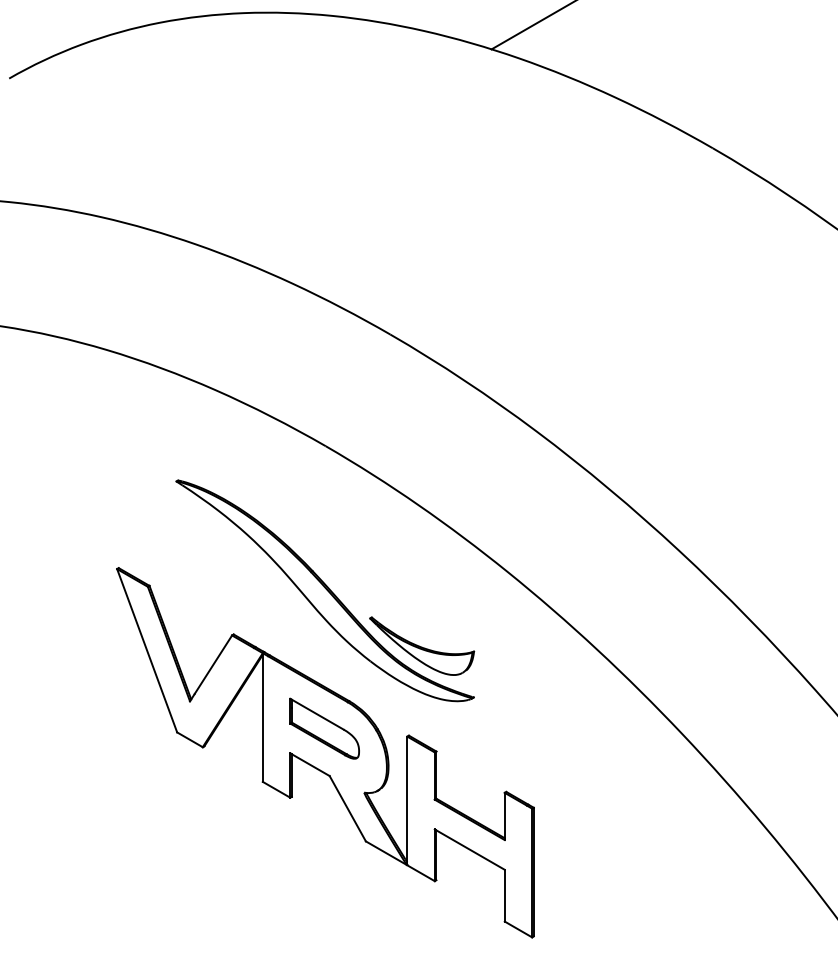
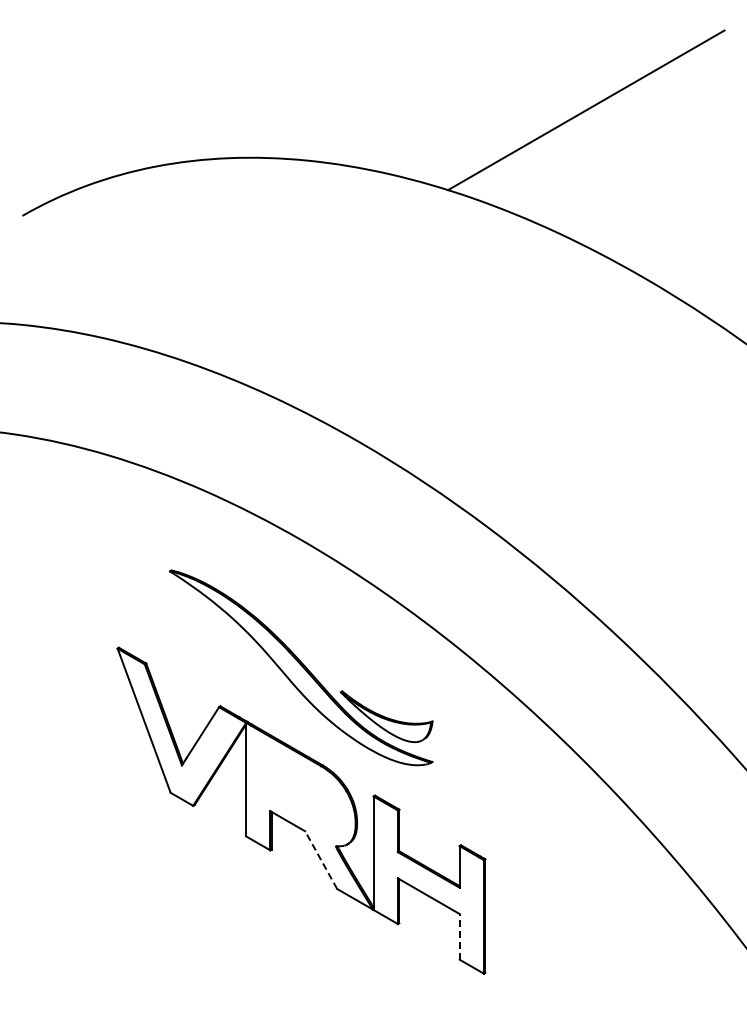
part: (324, 728) -> (300, 789), removed
line: (348, 809) -> (321, 860), solid -> dashed
line: (504, 895) -> (459, 936), solid -> dashed

